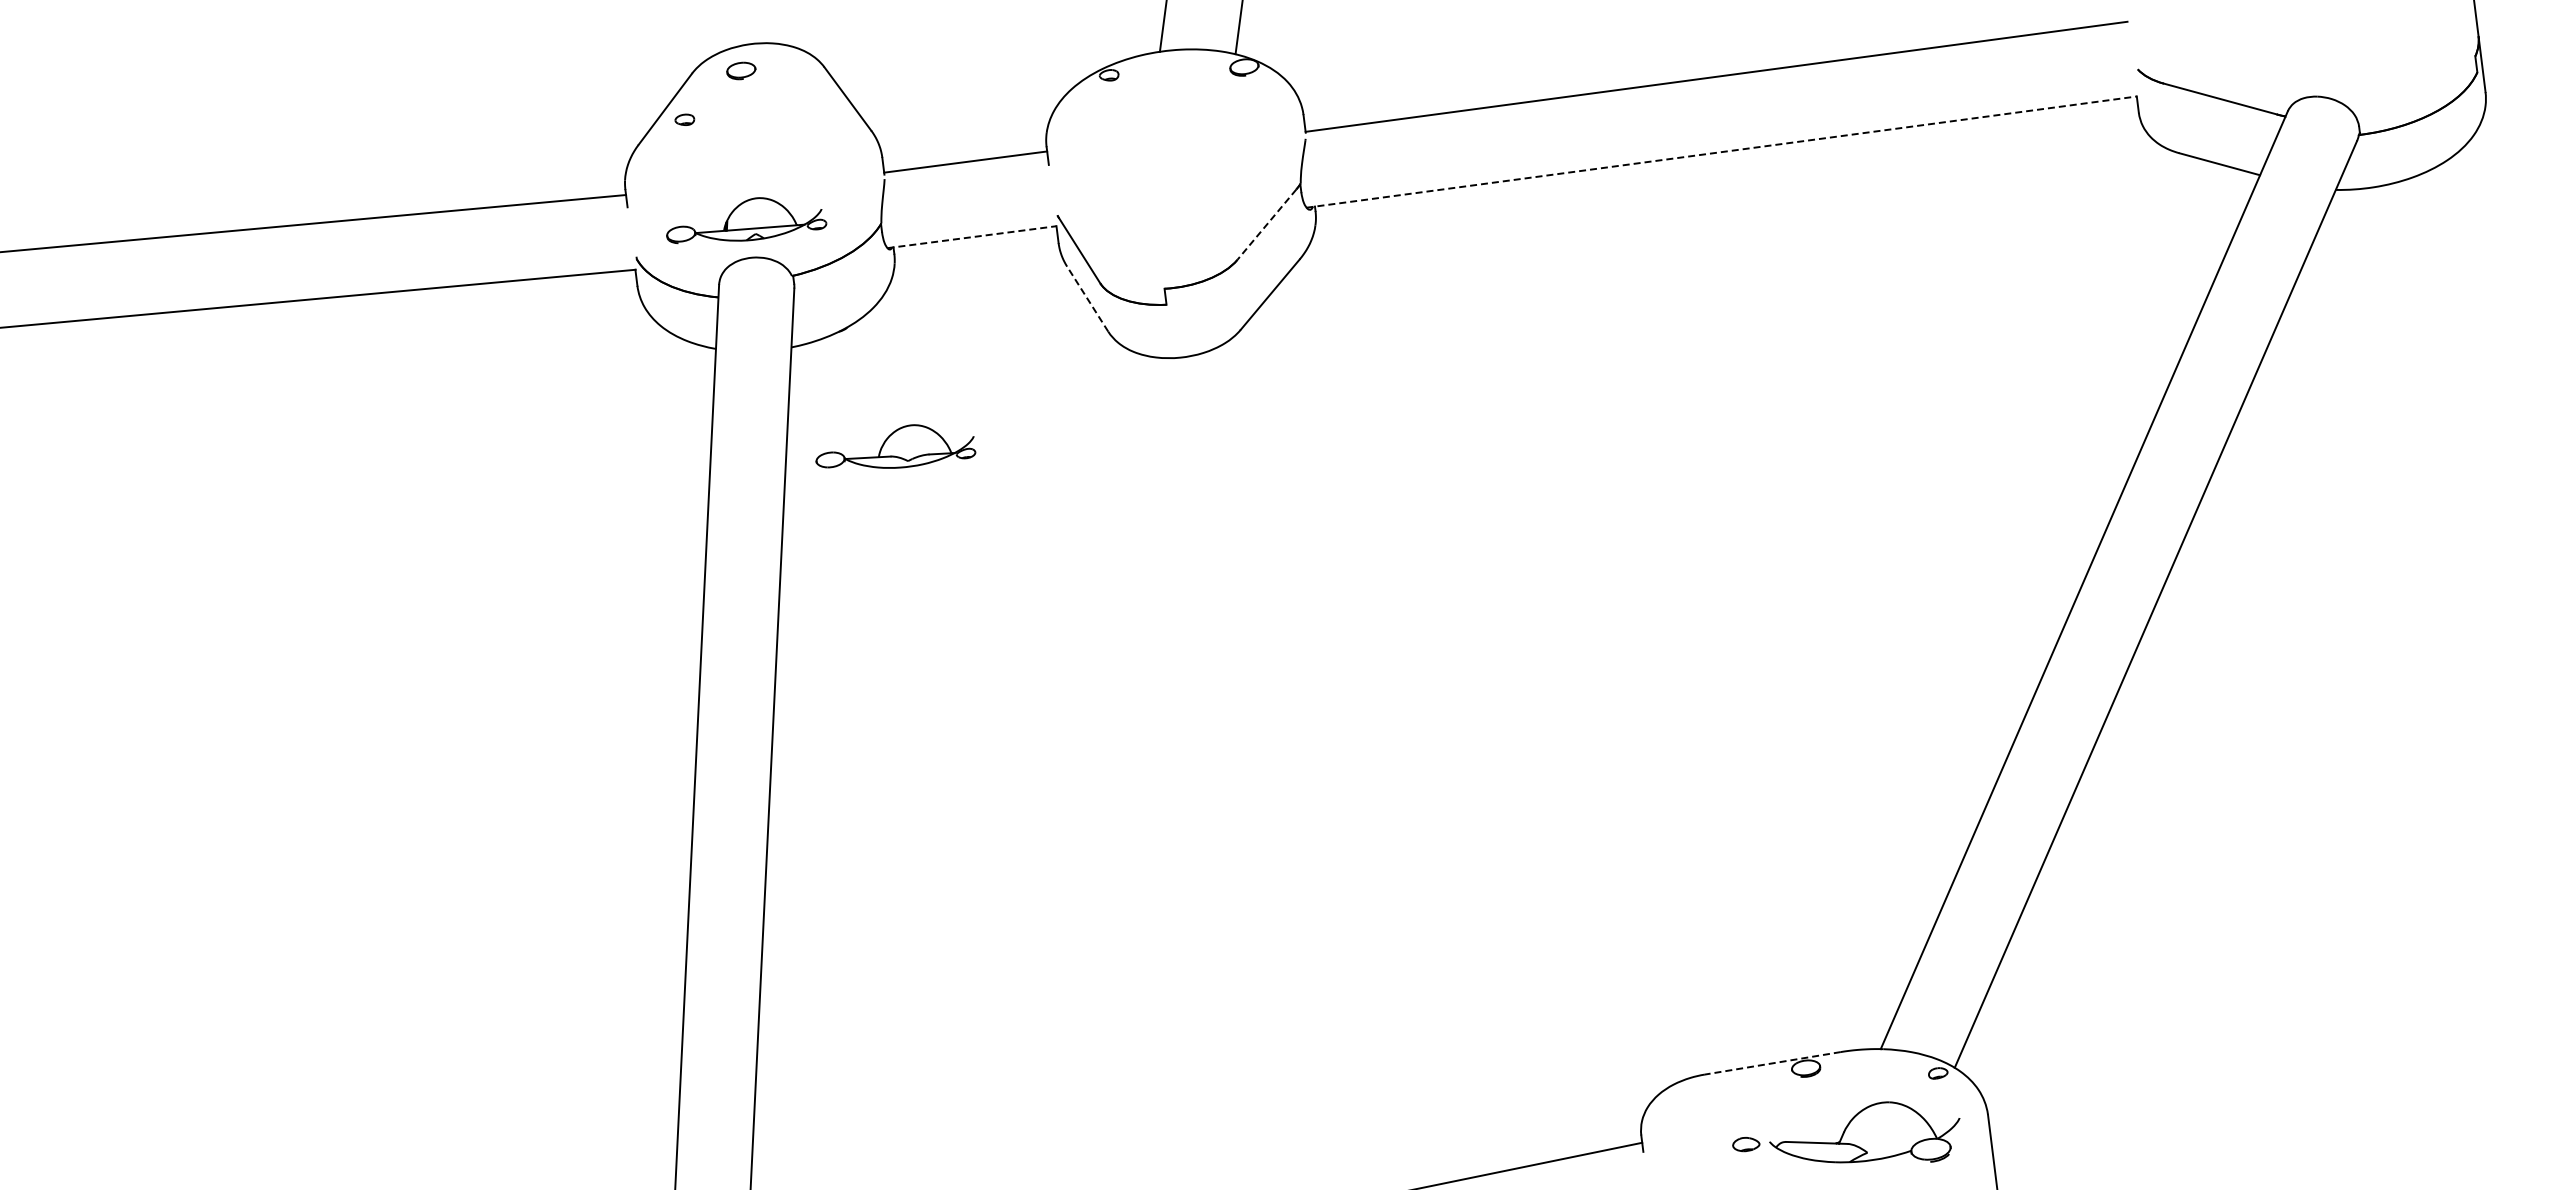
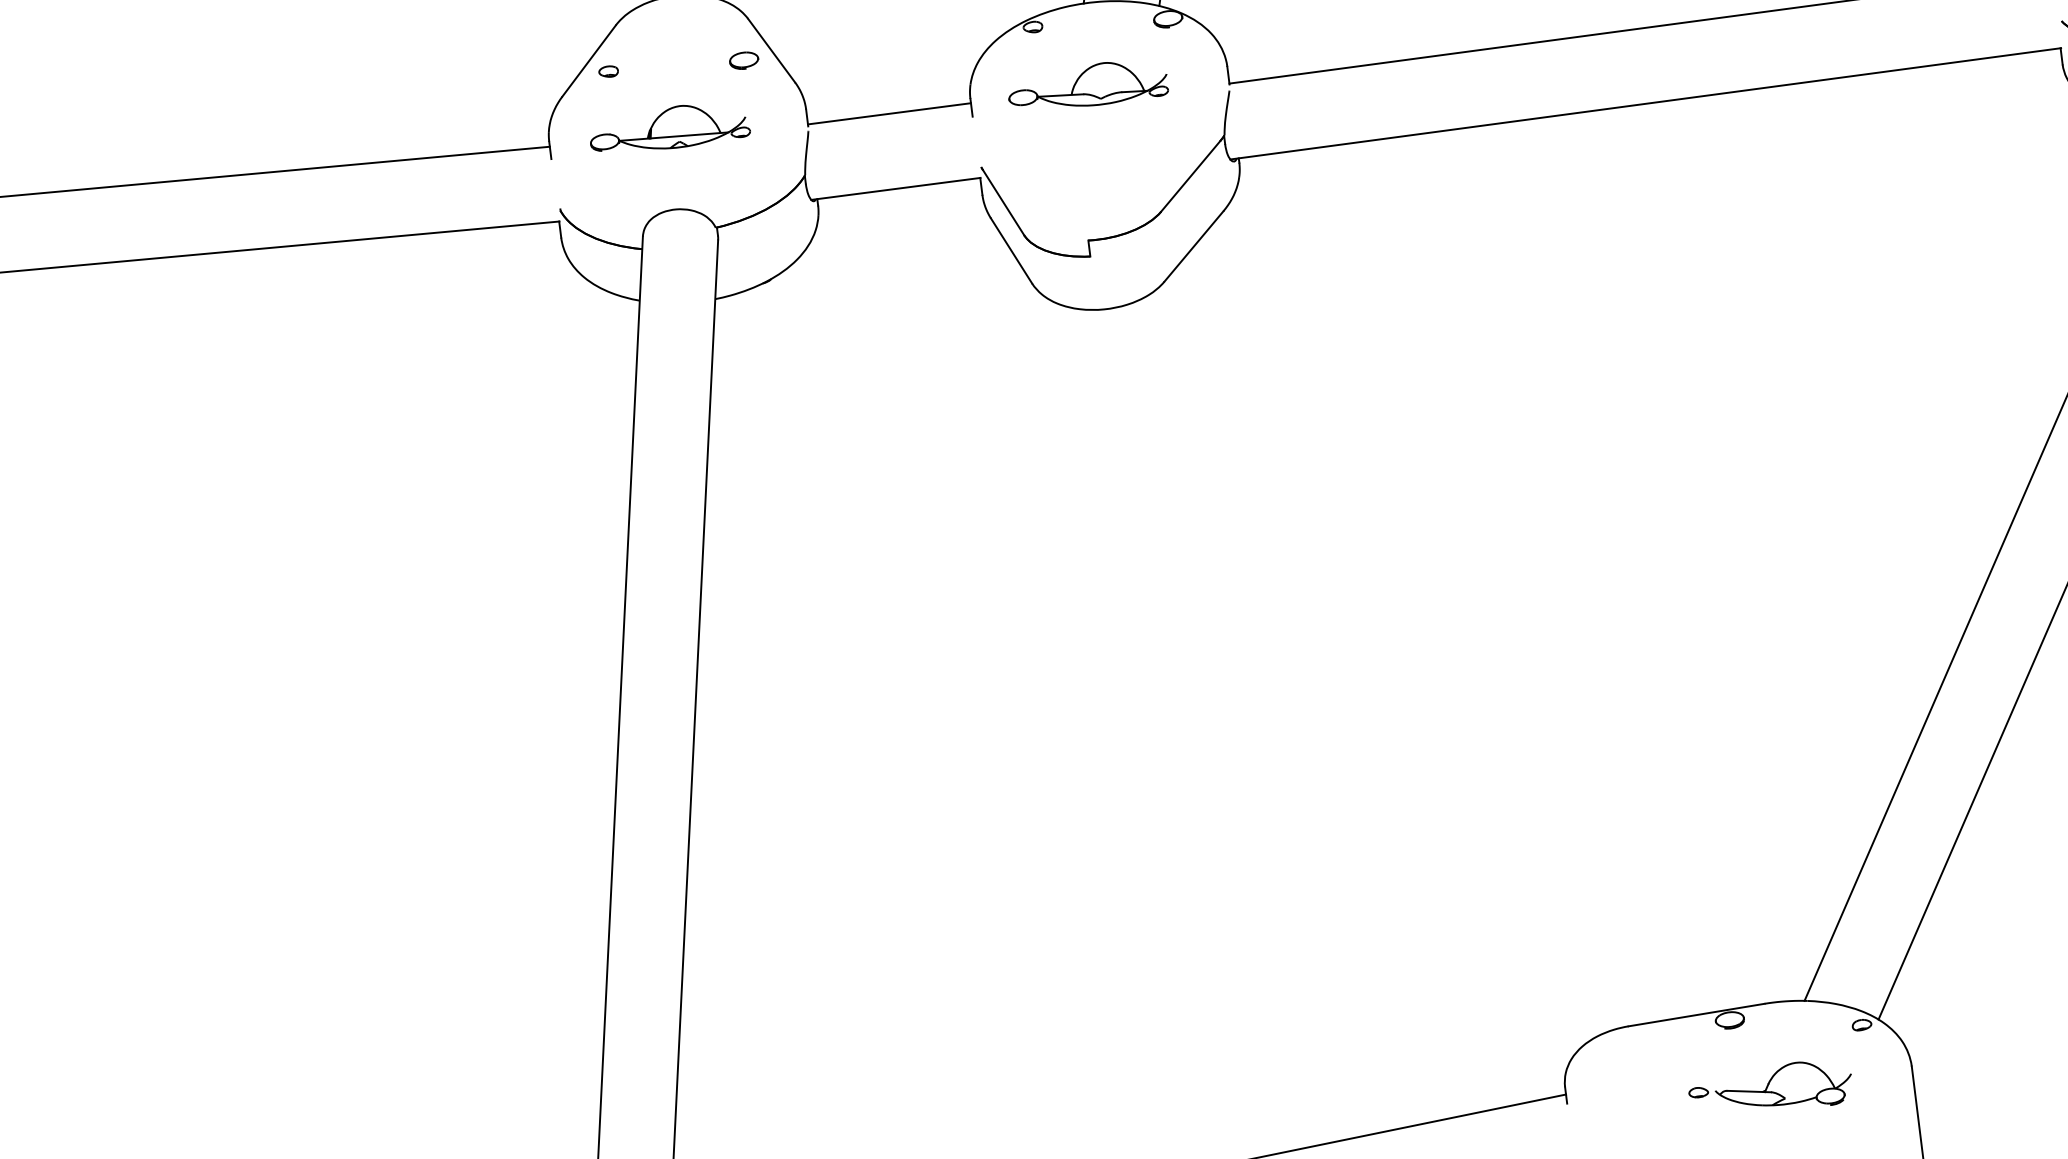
part: (741, 70) -> (744, 60), moved
line: (1722, 152) -> (1646, 104), dashed -> solid
part: (746, 220) -> (670, 128), moved
line: (1266, 224) -> (1190, 176), dashed -> solid
line: (972, 237) -> (896, 189), dashed -> solid
line: (1087, 298) -> (1011, 250), dashed -> solid
part: (895, 446) -> (1088, 84), moved
line: (1772, 1063) -> (1696, 1015), dashed -> solid
part: (1846, 1131) -> (1770, 1083), size x0.71

